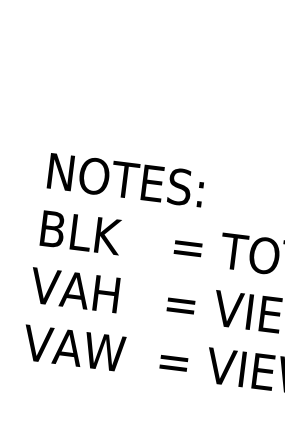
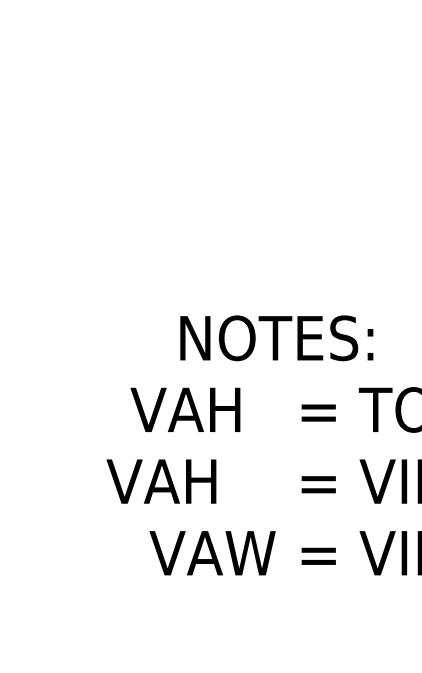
text: (125, 180) -> (276, 338), moved
text: (81, 232) -> (185, 409), BLK -> VAH
text: (74, 290) -> (161, 481), moved
text: (73, 348) -> (212, 553), moved

